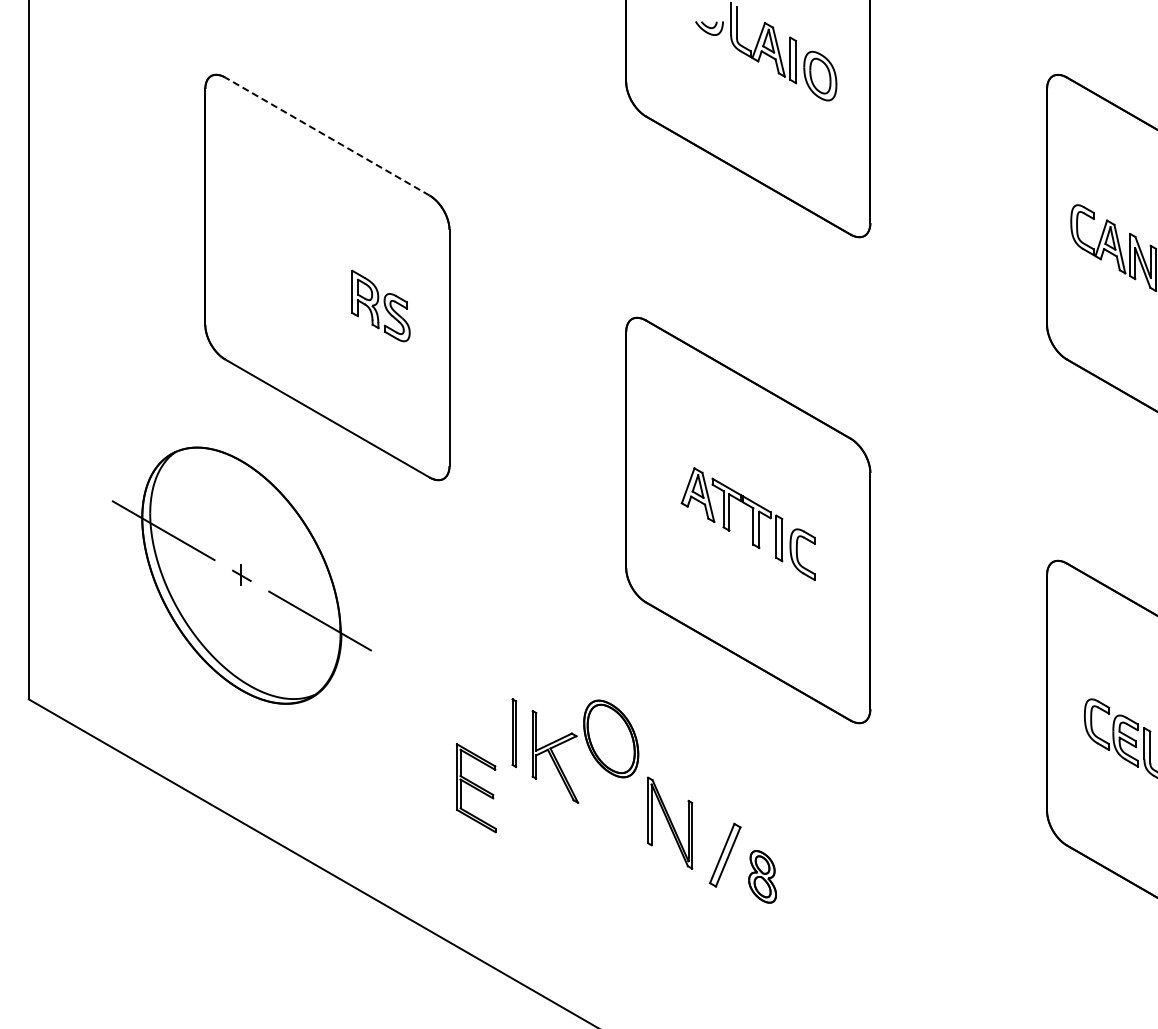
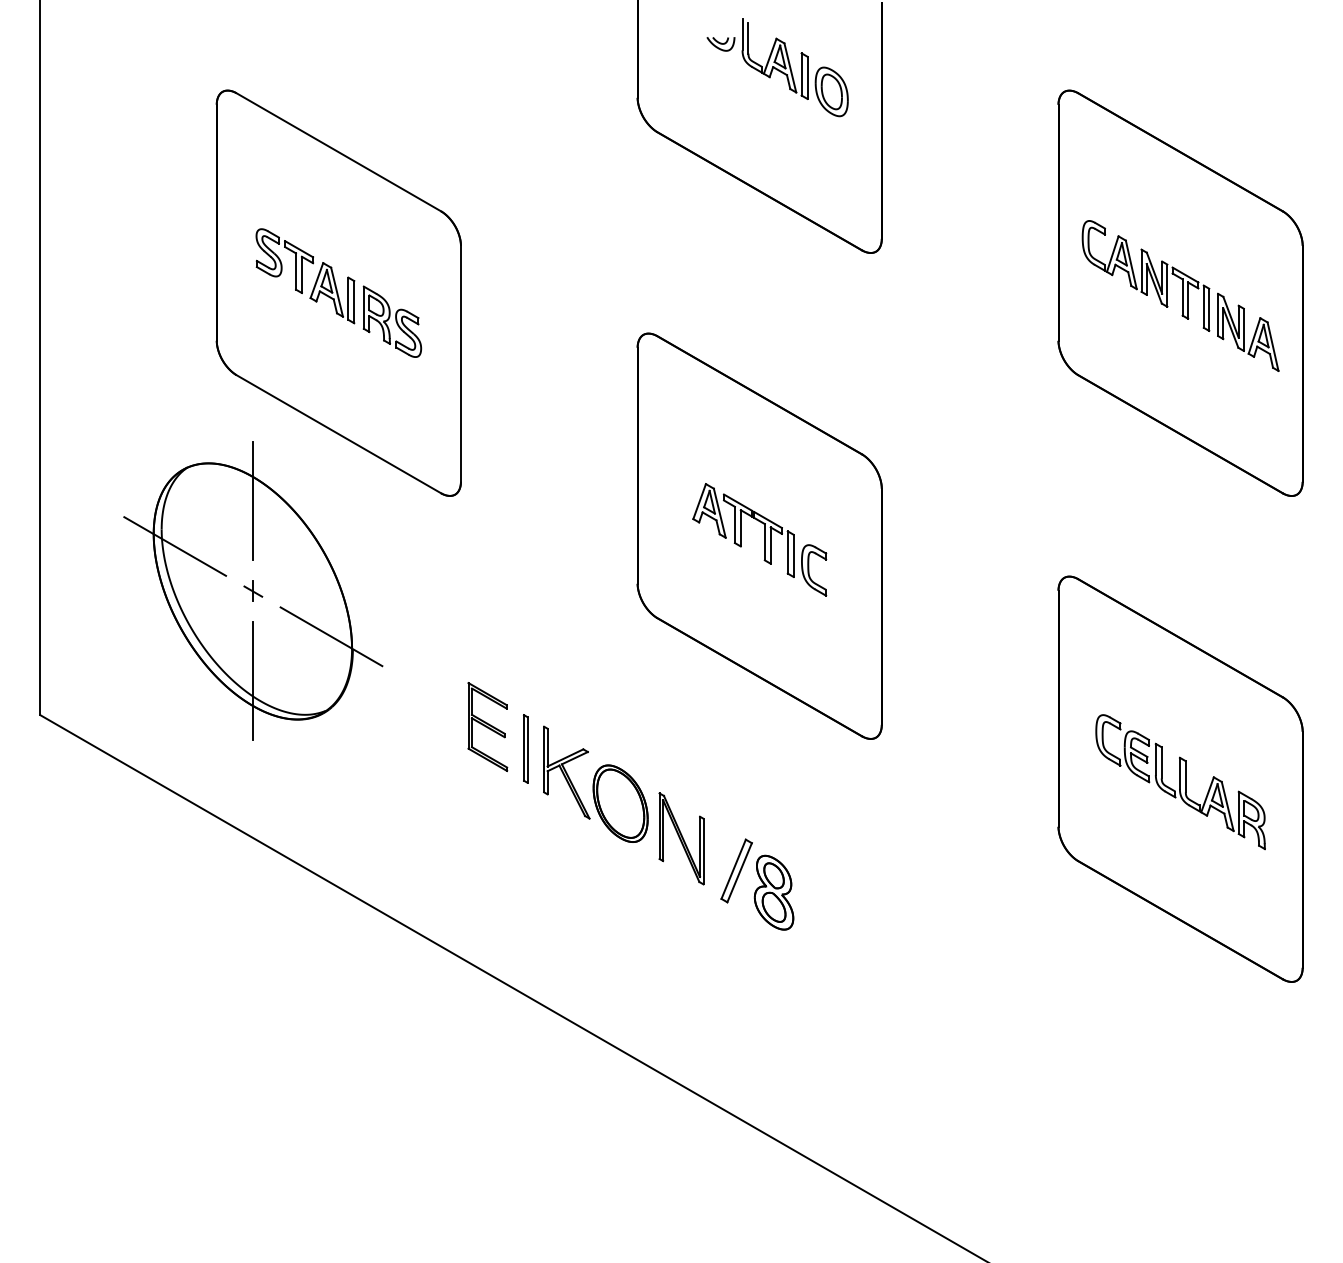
line: (327, 136) -> (338, 152), dashed -> solid
part: (294, 260) -> (305, 276), added
line: (241, 484) -> (252, 500), added
line: (241, 664) -> (252, 680), added
part: (611, 738) -> (620, 803), moved
part: (476, 787) -> (487, 726), moved
part: (762, 876) -> (773, 892), size x1.43

